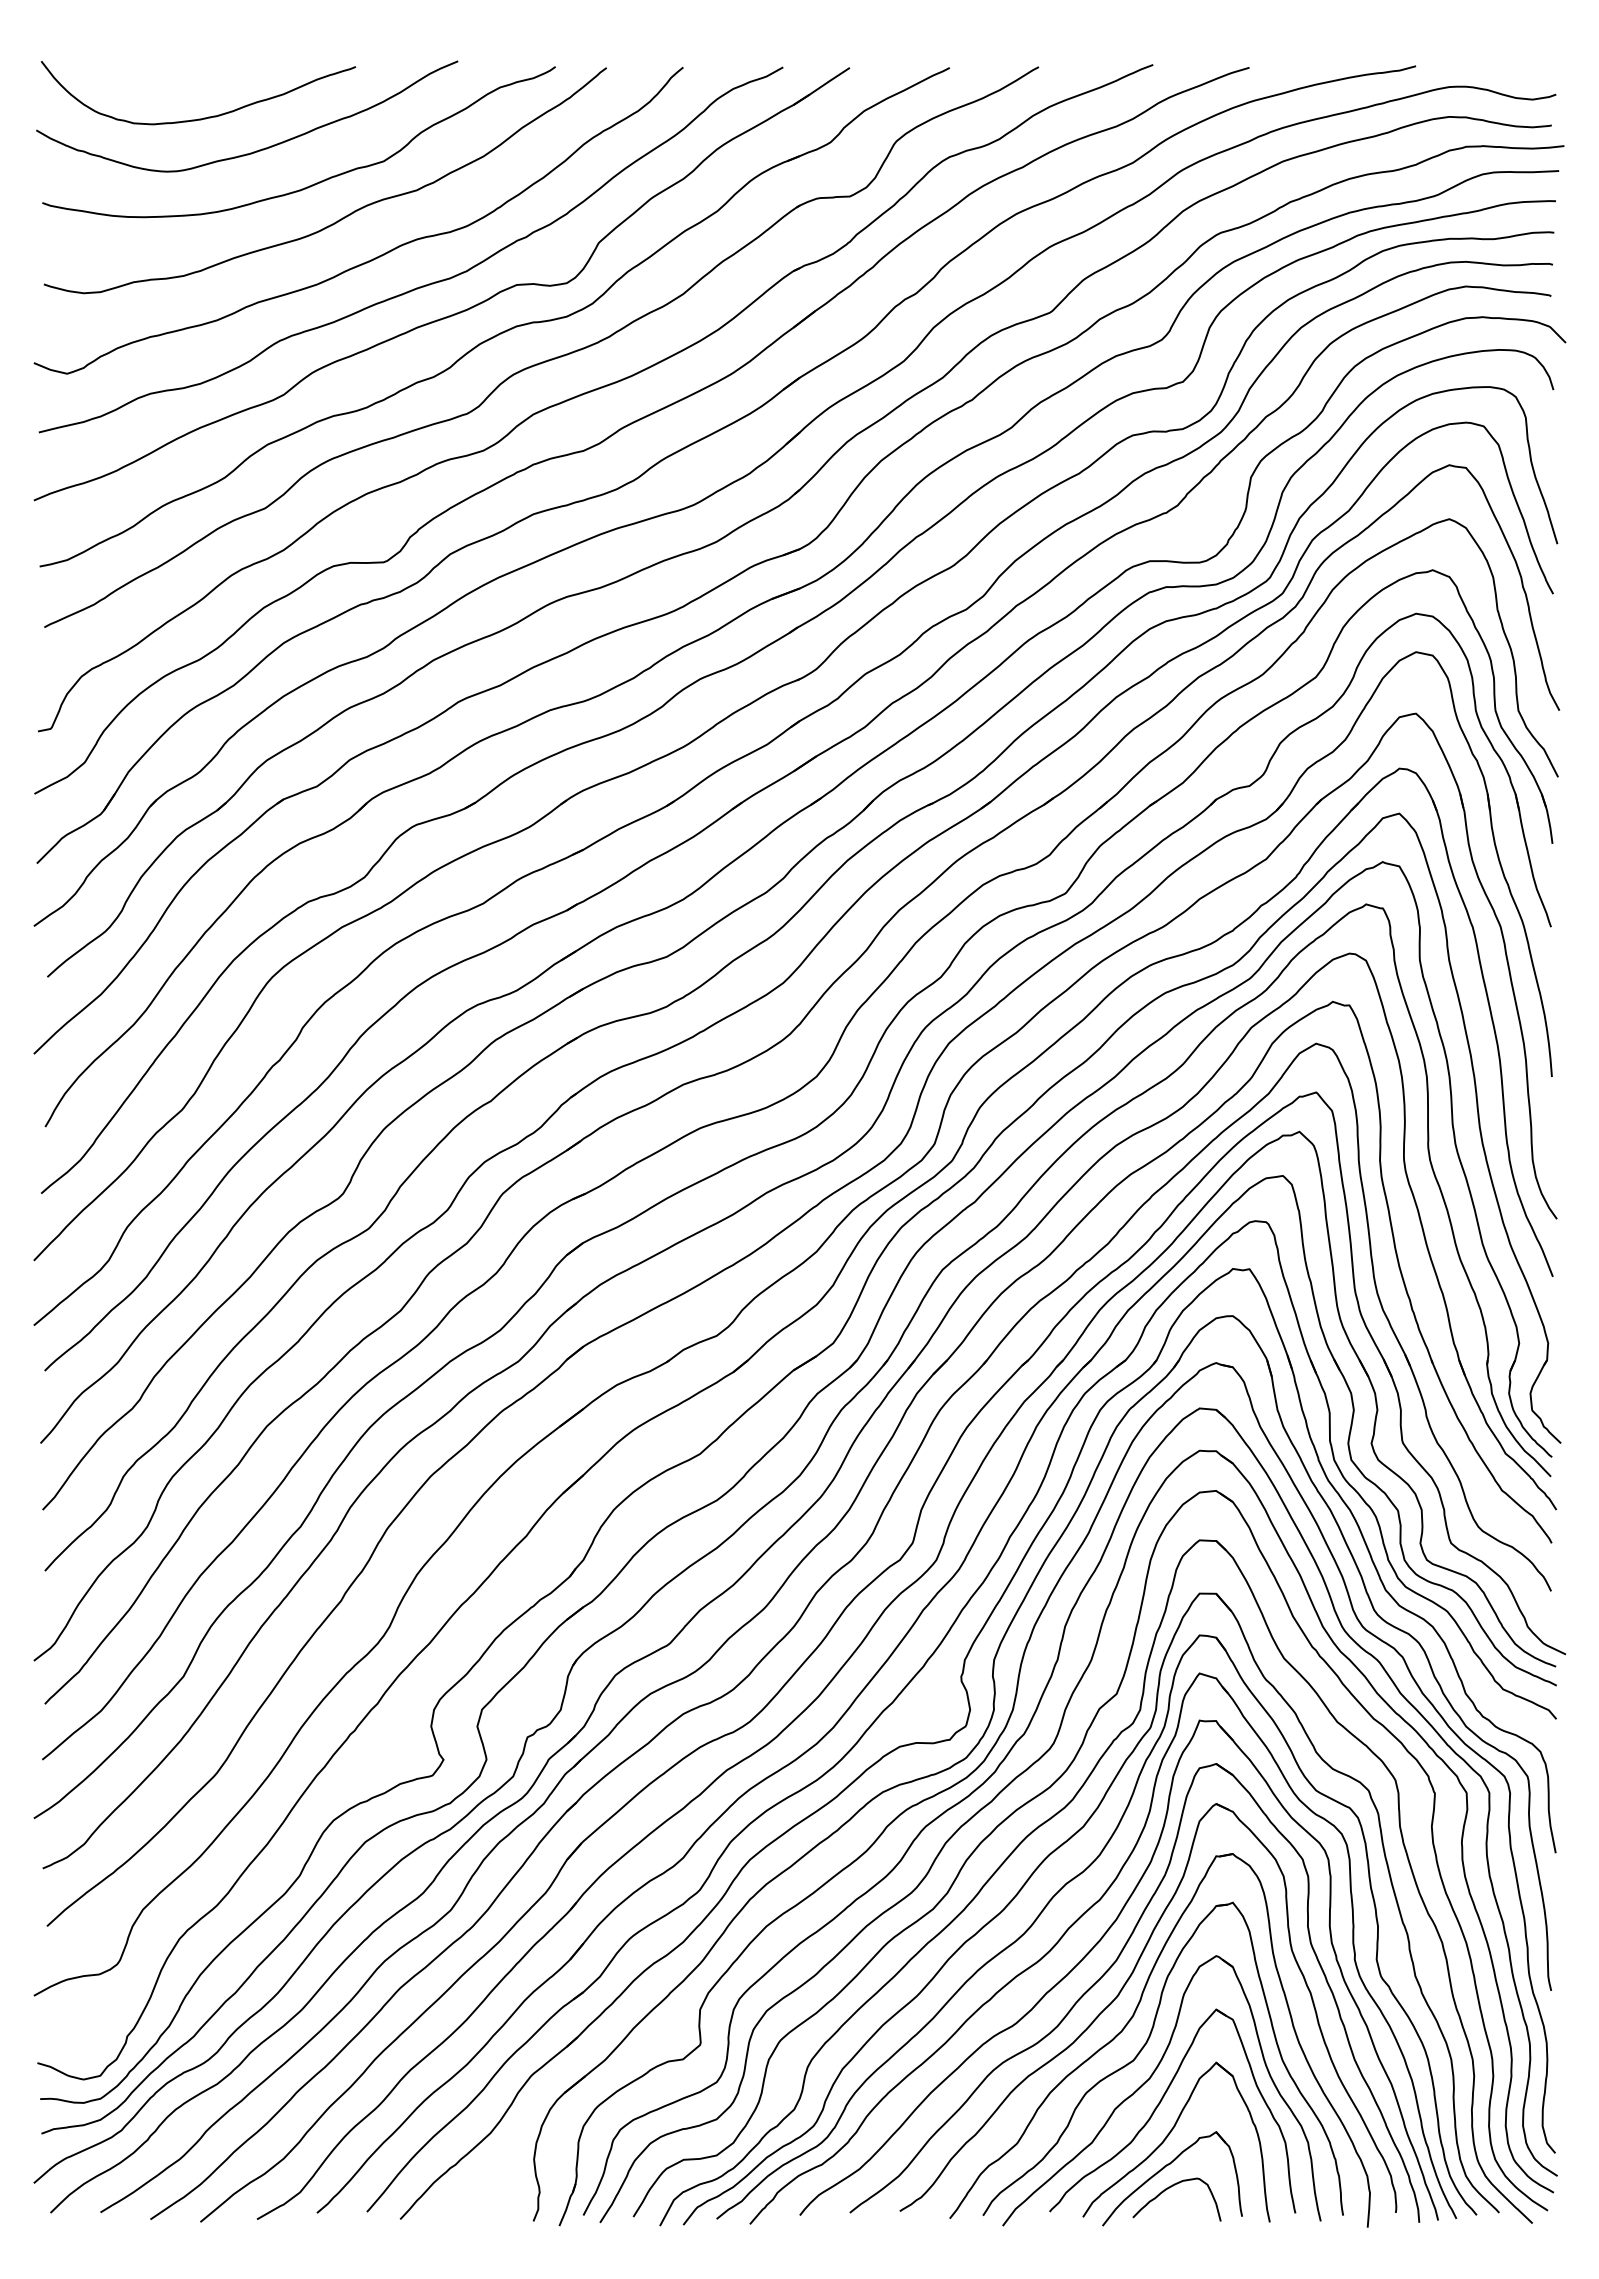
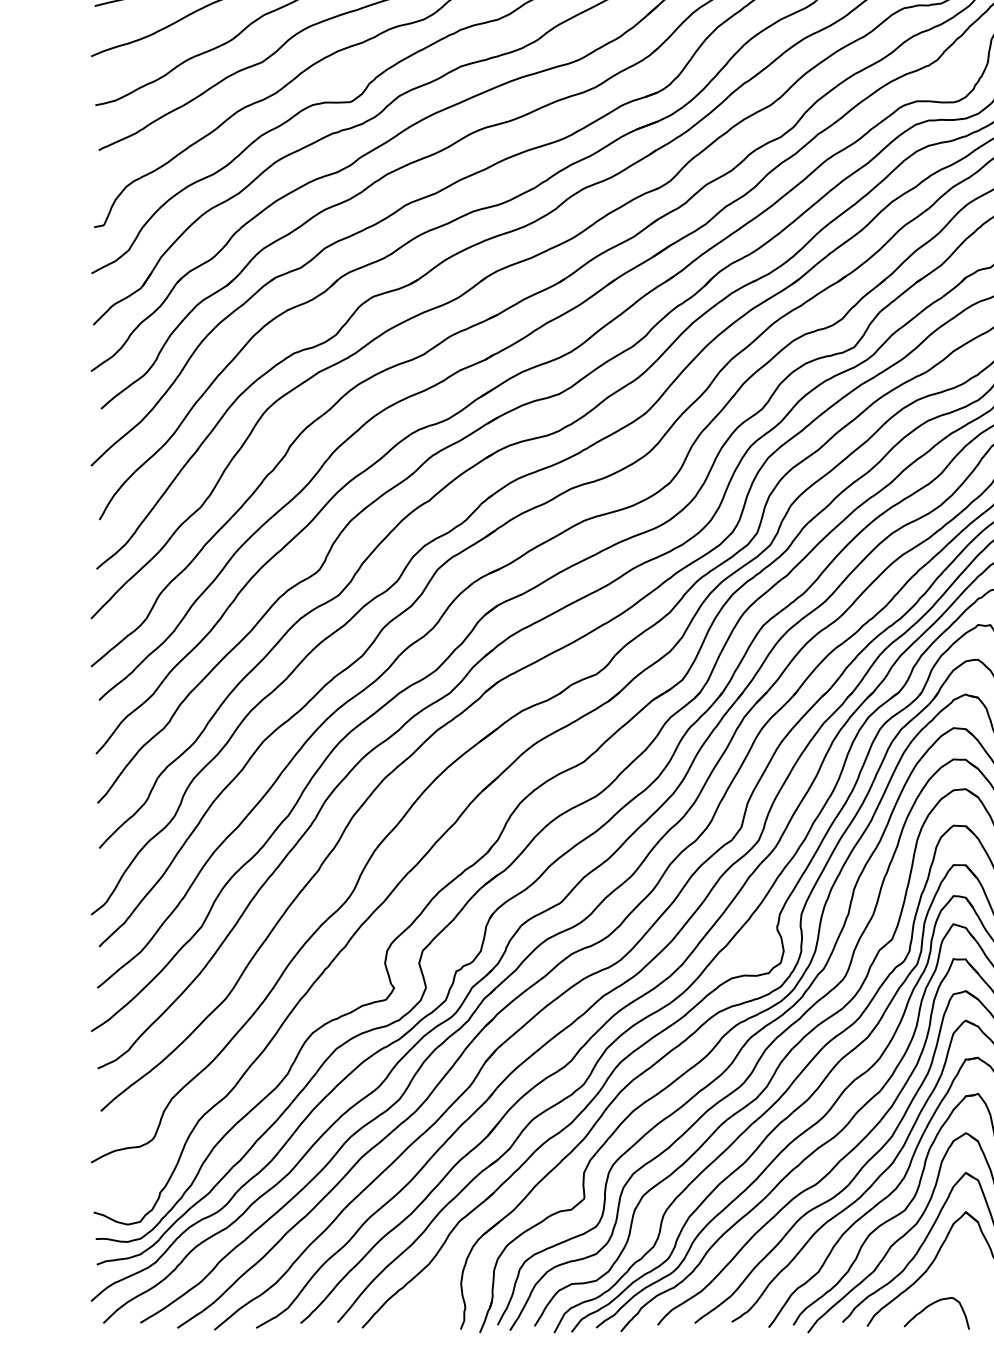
part: (1163, 2169) -> (926, 1291), removed

